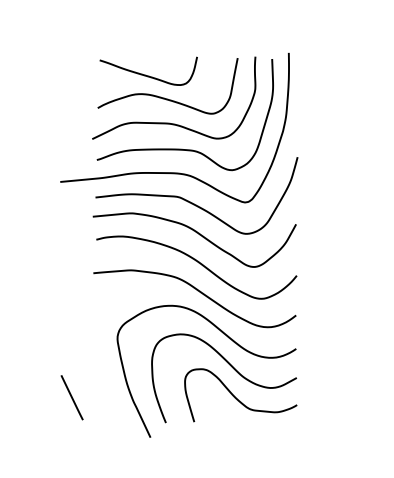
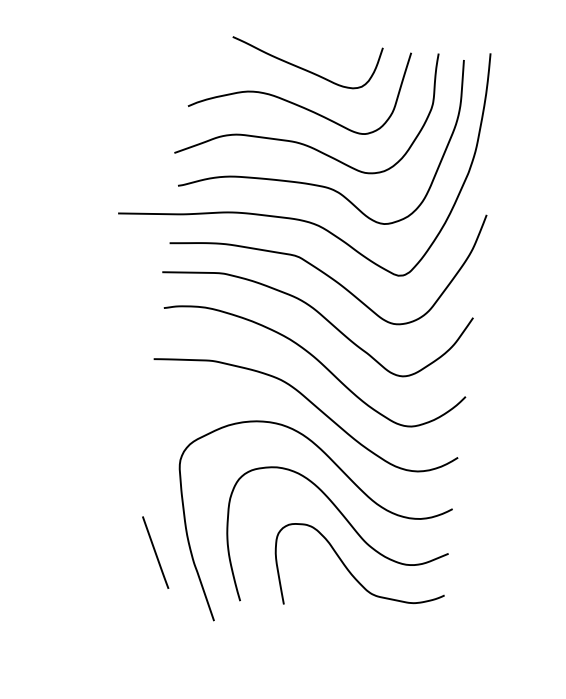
curve: (145, 74) -> (300, 66), moved
line: (71, 397) -> (154, 552), moved

